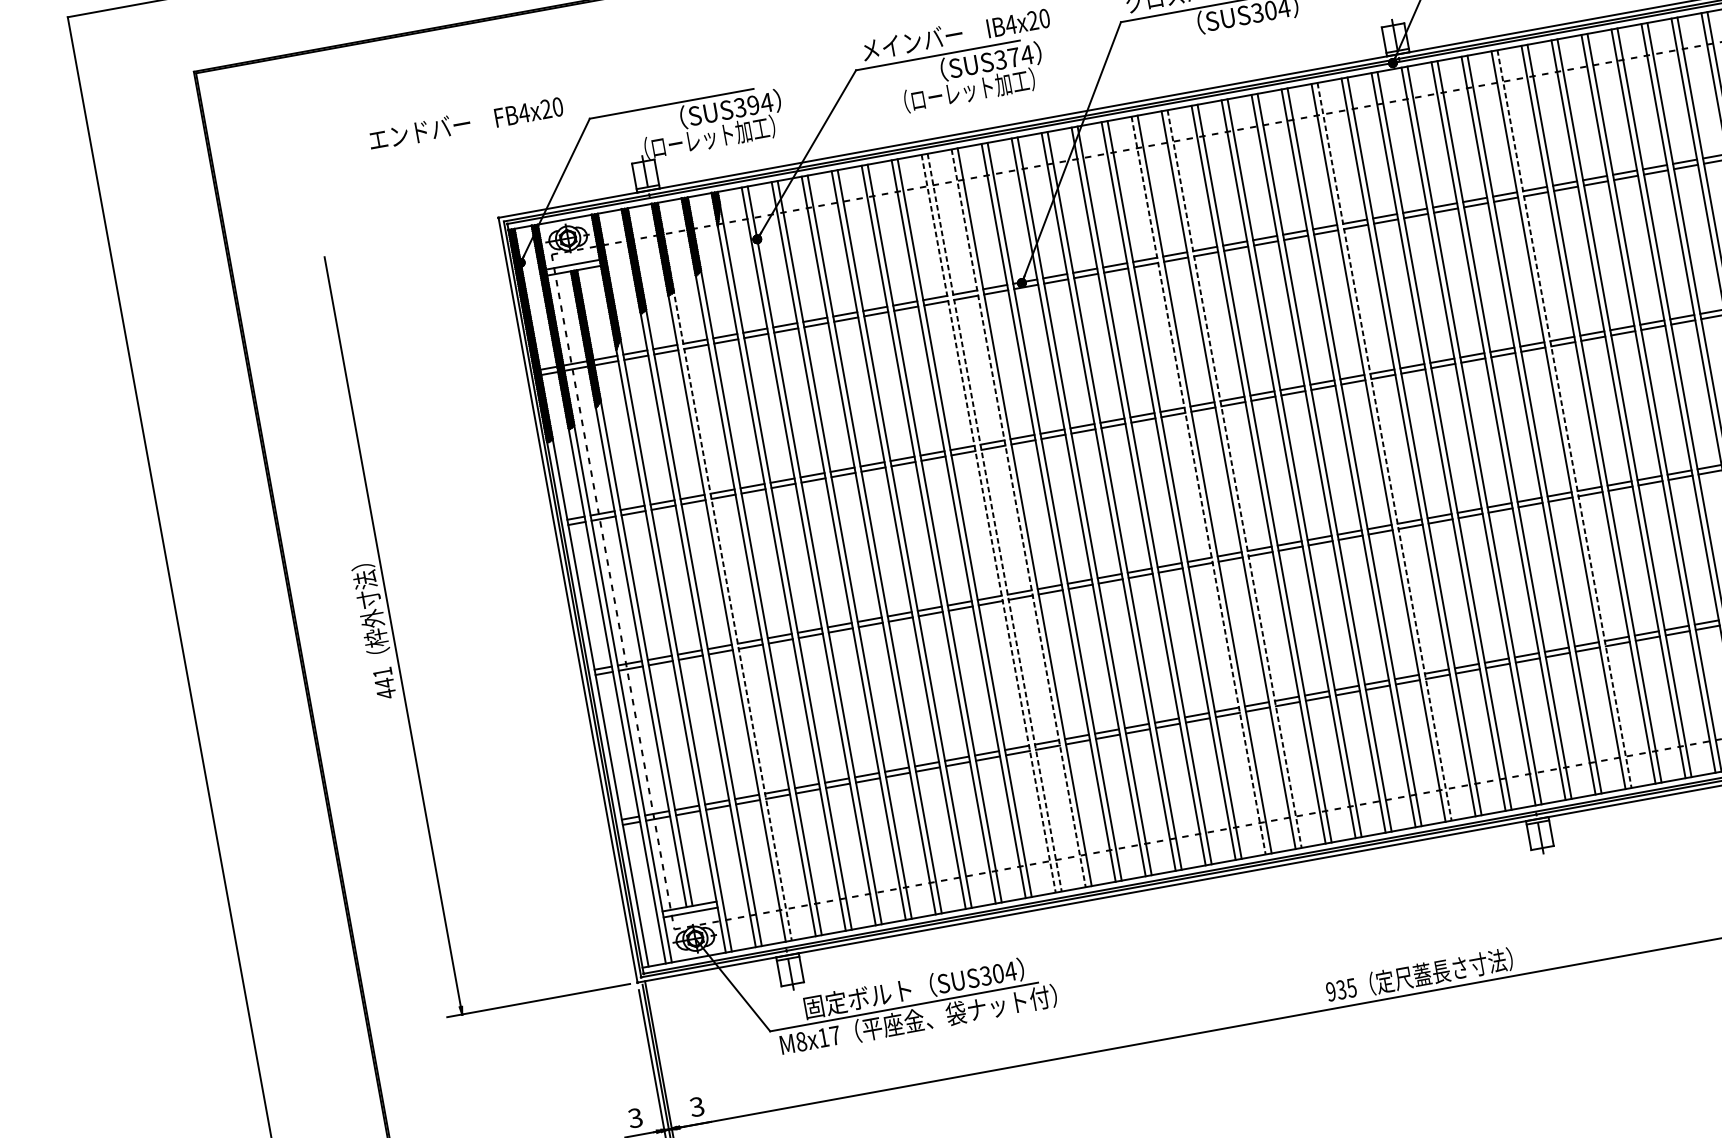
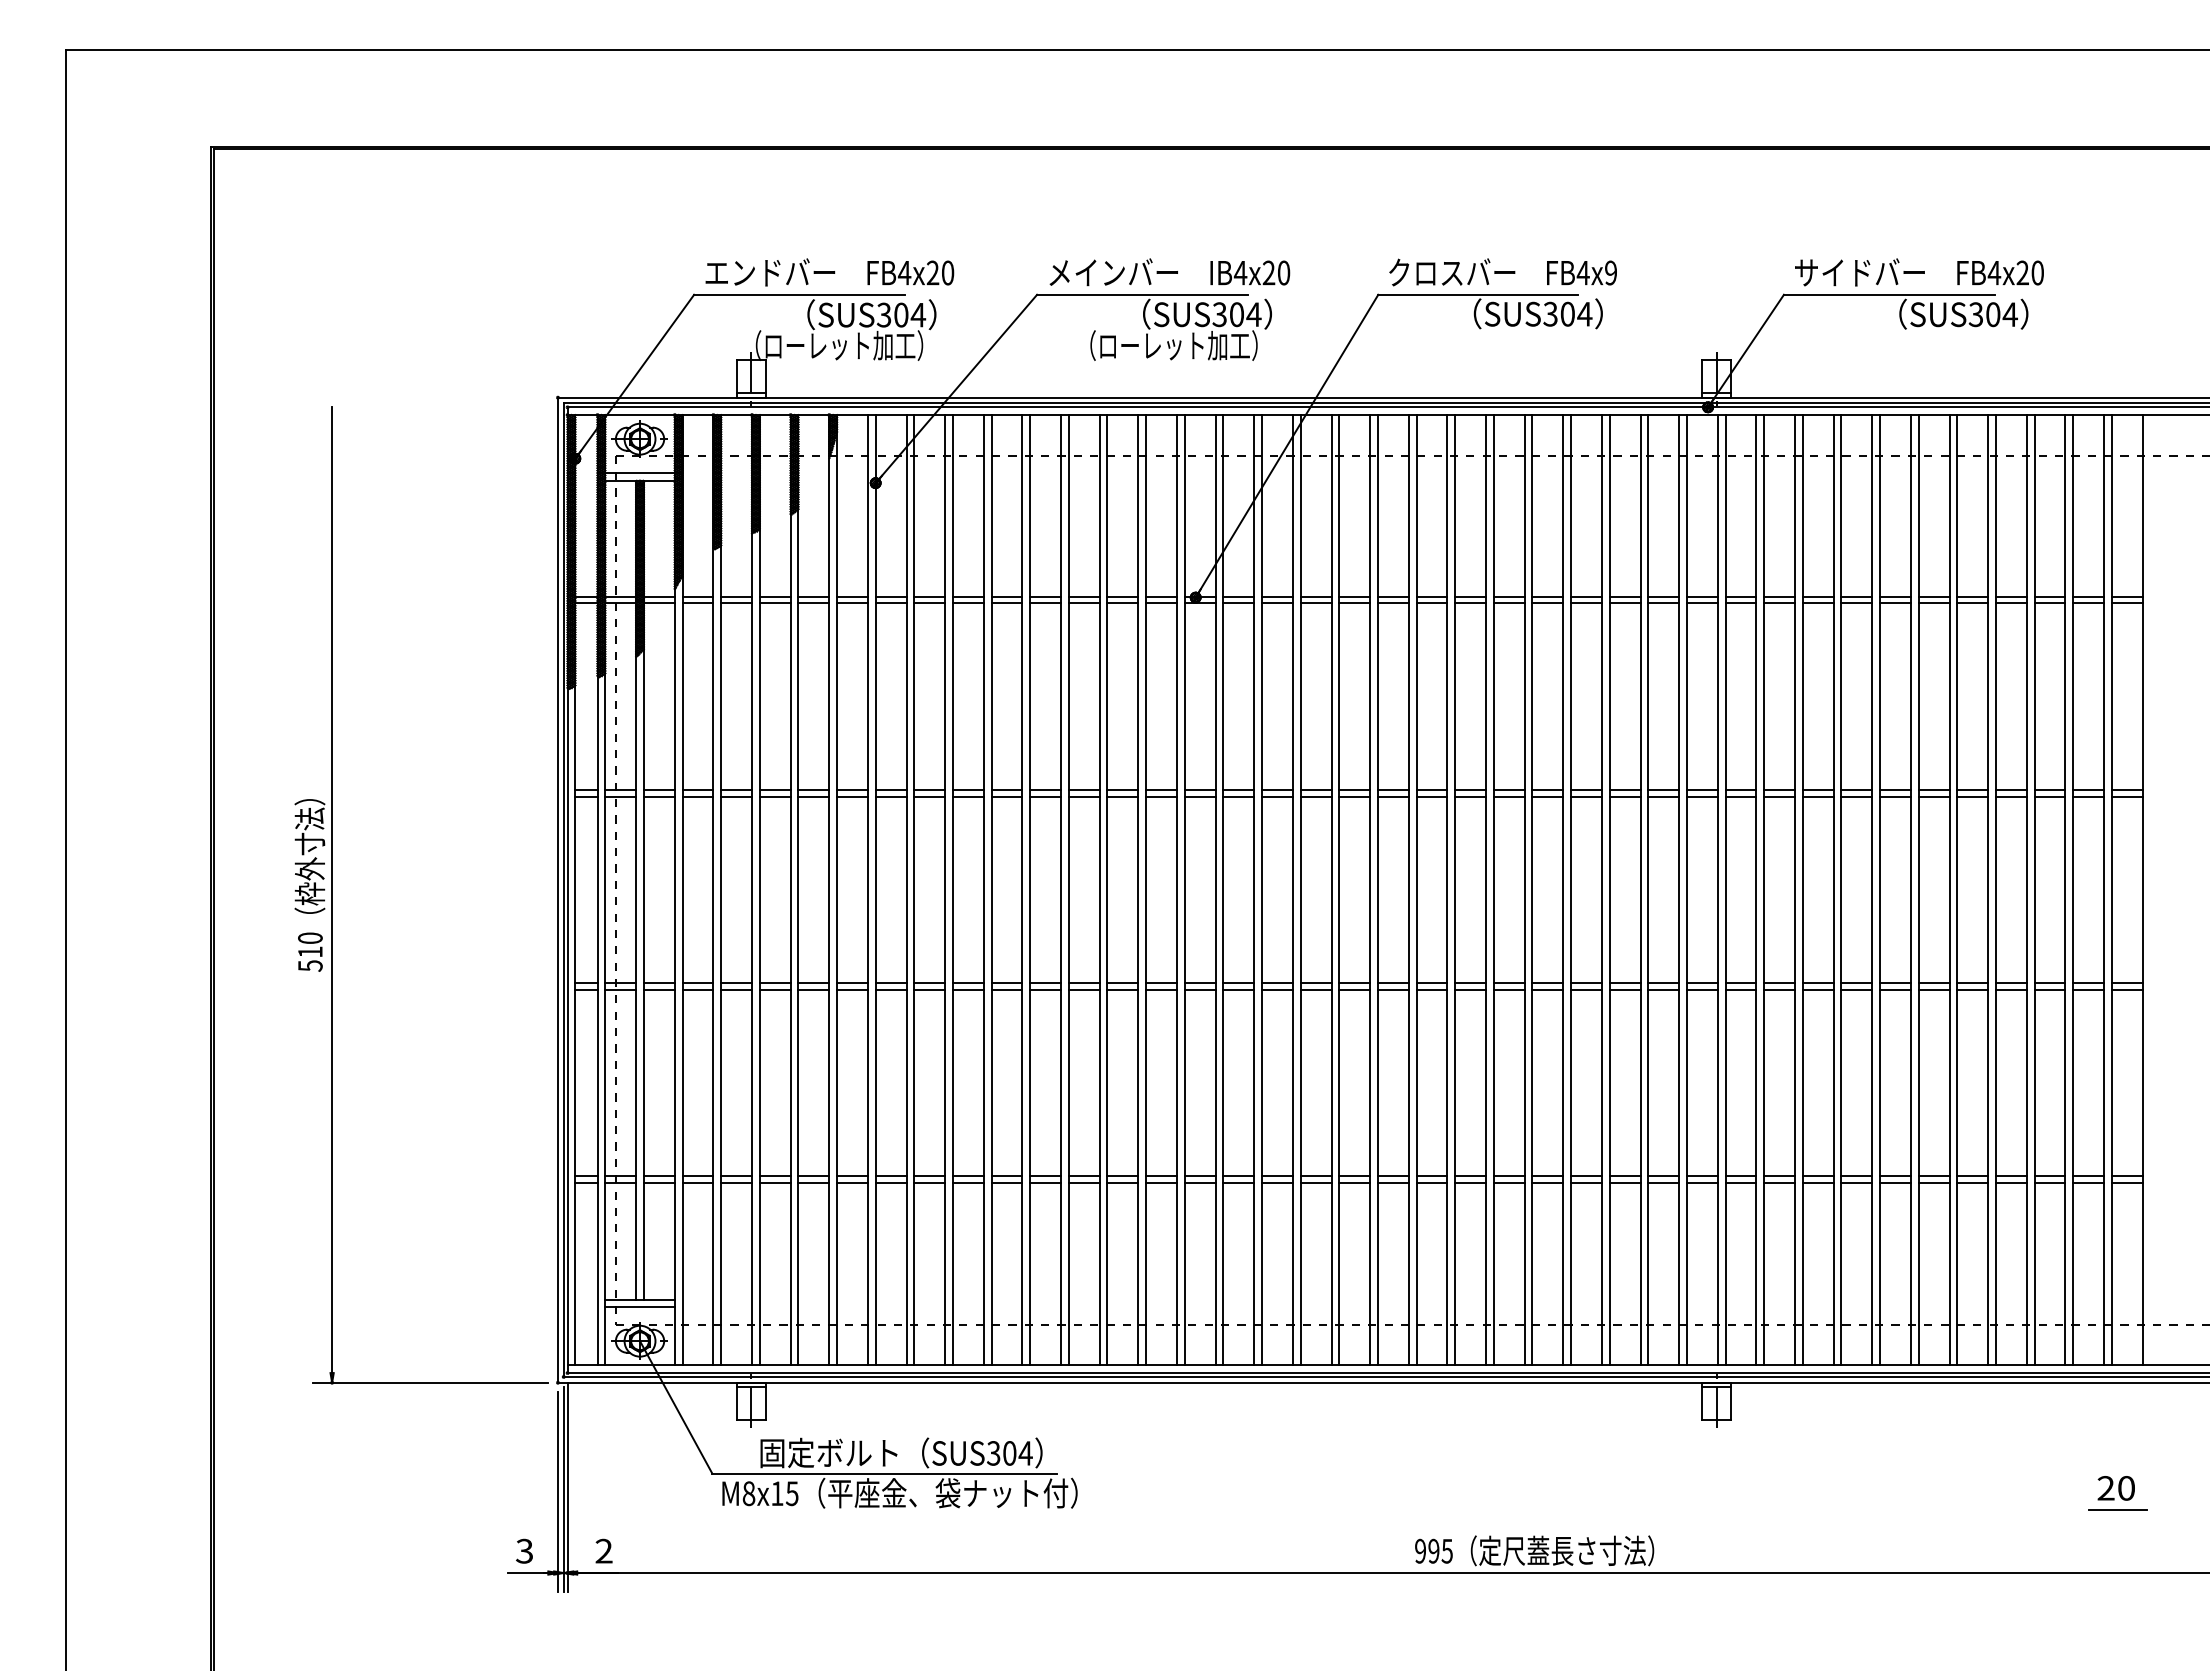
text: (1014, 57) -> (1237, 314), SUS374 -> SUS304
text: (753, 104) -> (901, 314), SUS394 -> SUS304
text: (465, 123) -> (829, 272), moved
line: (1564, 419) -> (1841, 890), dashed -> solid
line: (1384, 452) -> (1609, 890), dashed -> solid
line: (1234, 479) -> (1416, 890), dashed -> solid
line: (1198, 485) -> (1370, 890), dashed -> solid
line: (1018, 518) -> (1138, 890), dashed -> solid
line: (994, 522) -> (1107, 890), dashed -> solid
line: (988, 524) -> (1099, 890), dashed -> solid
line: (724, 572) -> (759, 890), dashed -> solid
text: (384, 683) -> (310, 952), 441 -> 510
text: (1341, 990) -> (1433, 1551), 935 -> 995
text: (835, 1035) -> (792, 1493), M8x17 -> M8x15
text: (696, 1107) -> (603, 1551), 3 -> 2

